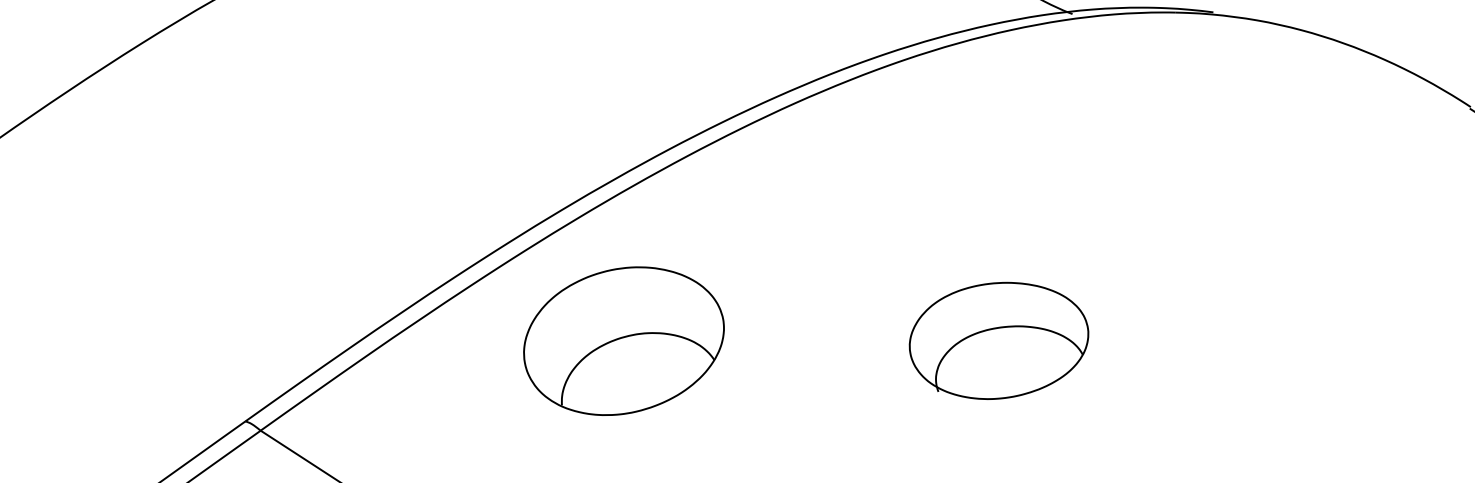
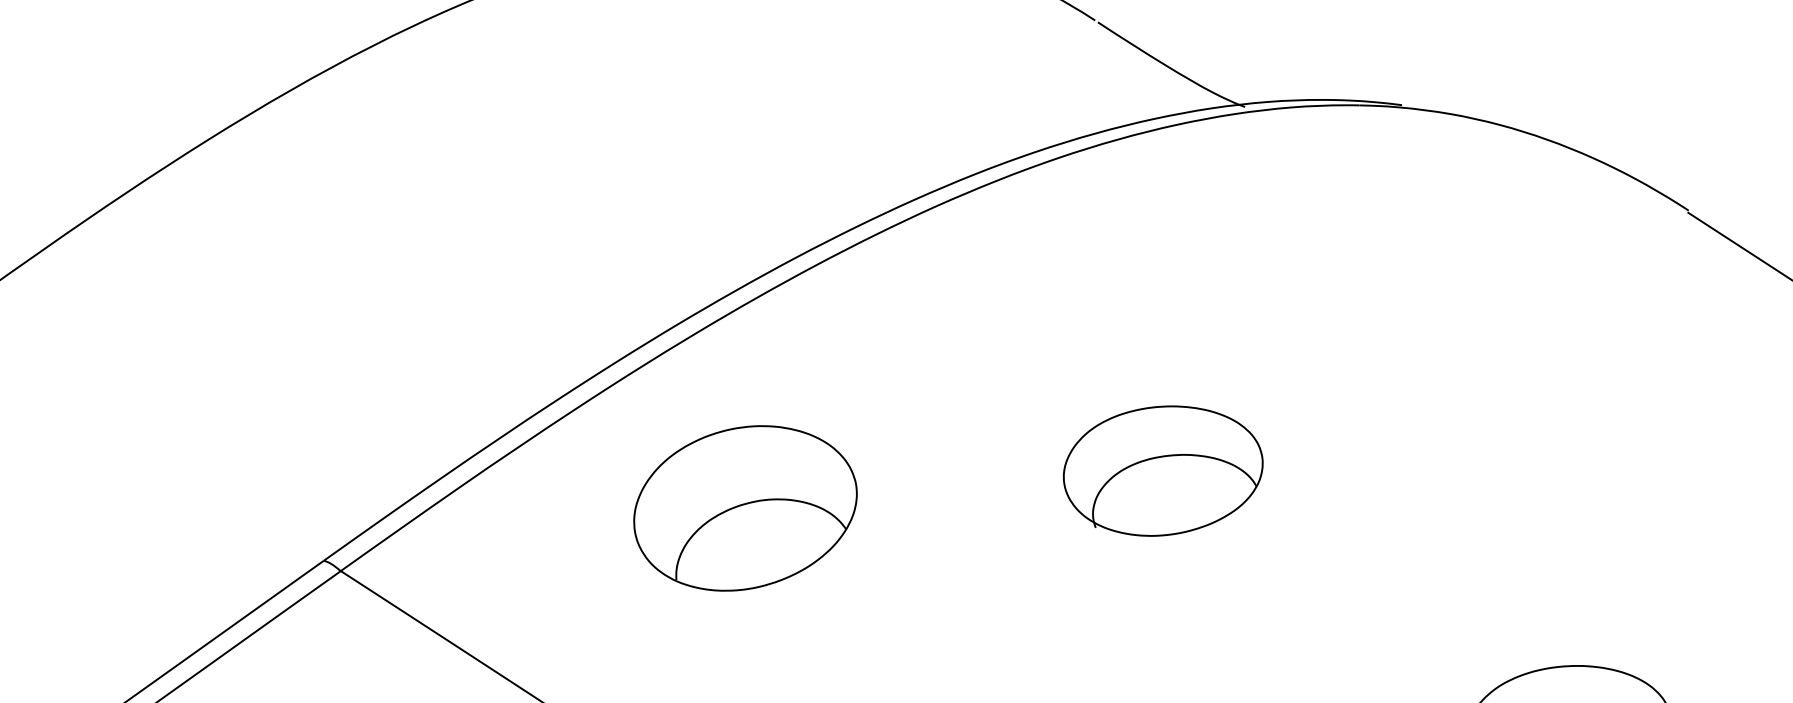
part: (623, 341) -> (745, 508), moved

